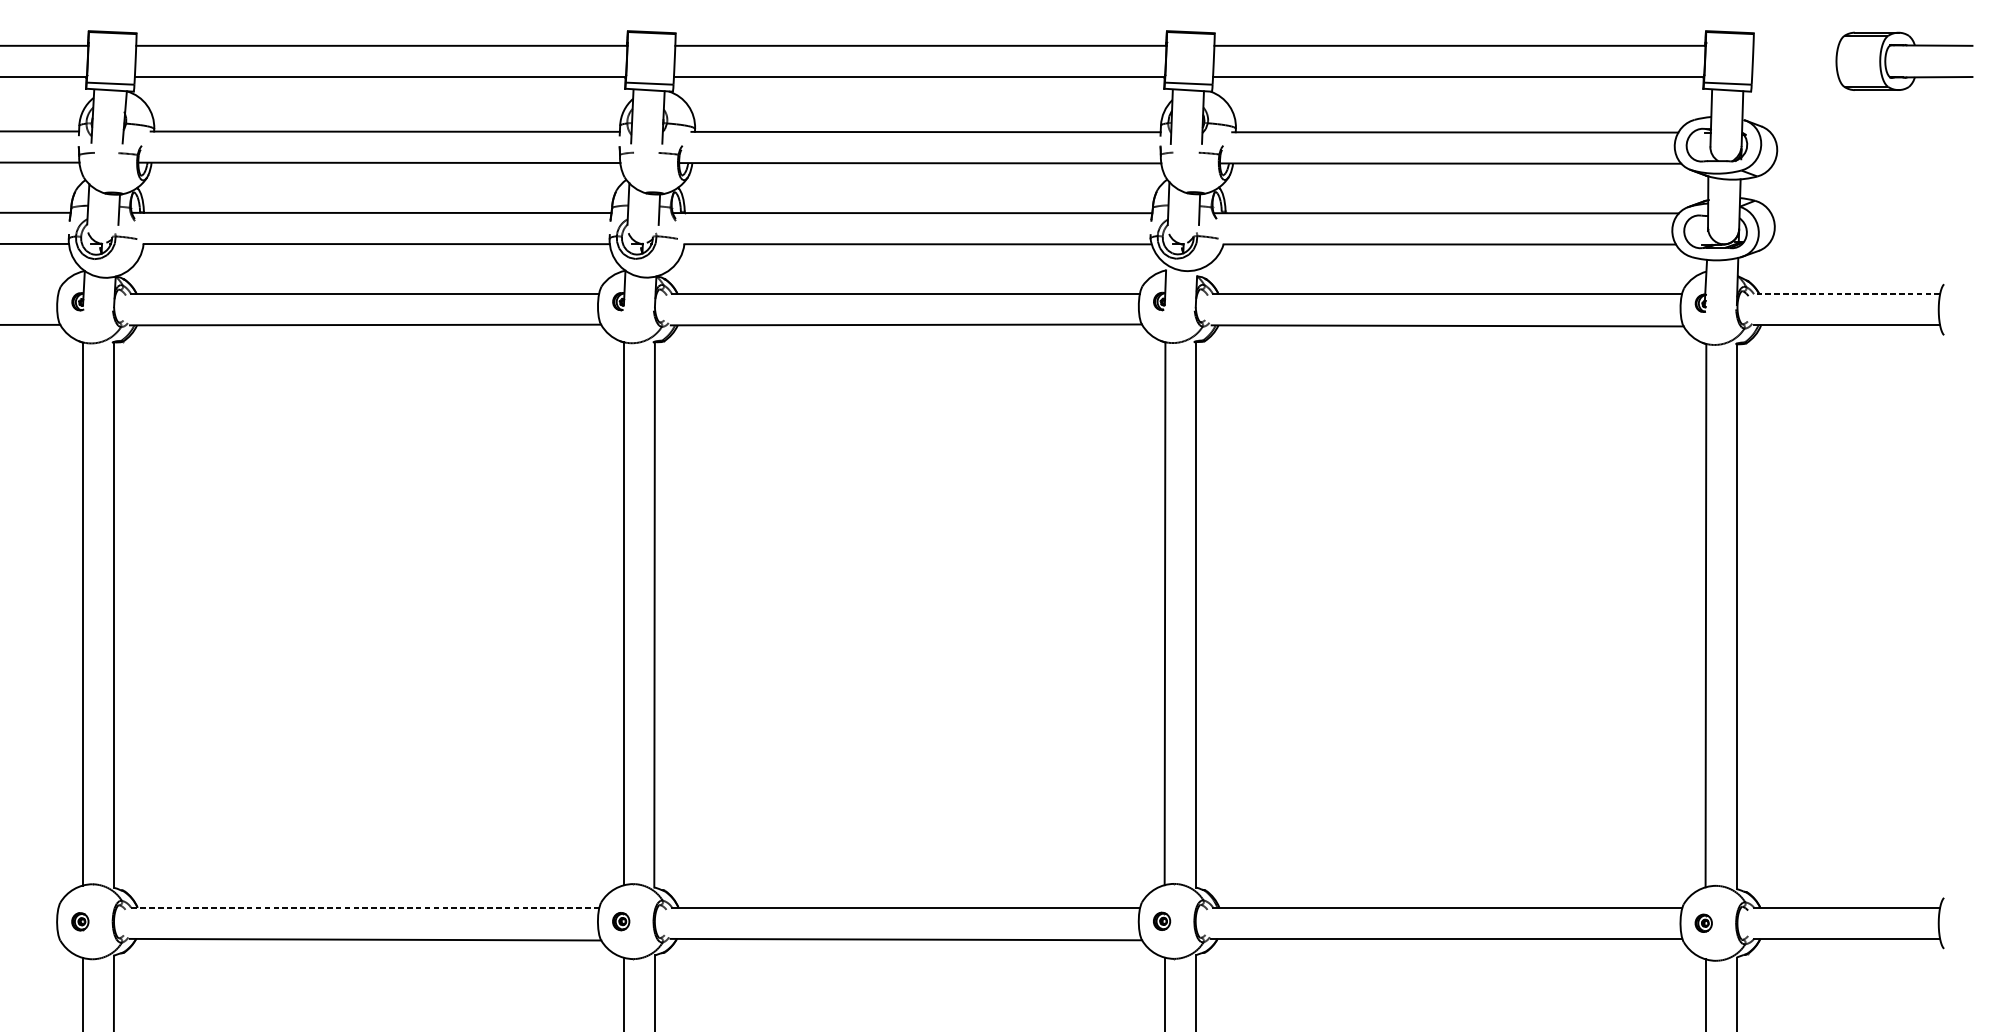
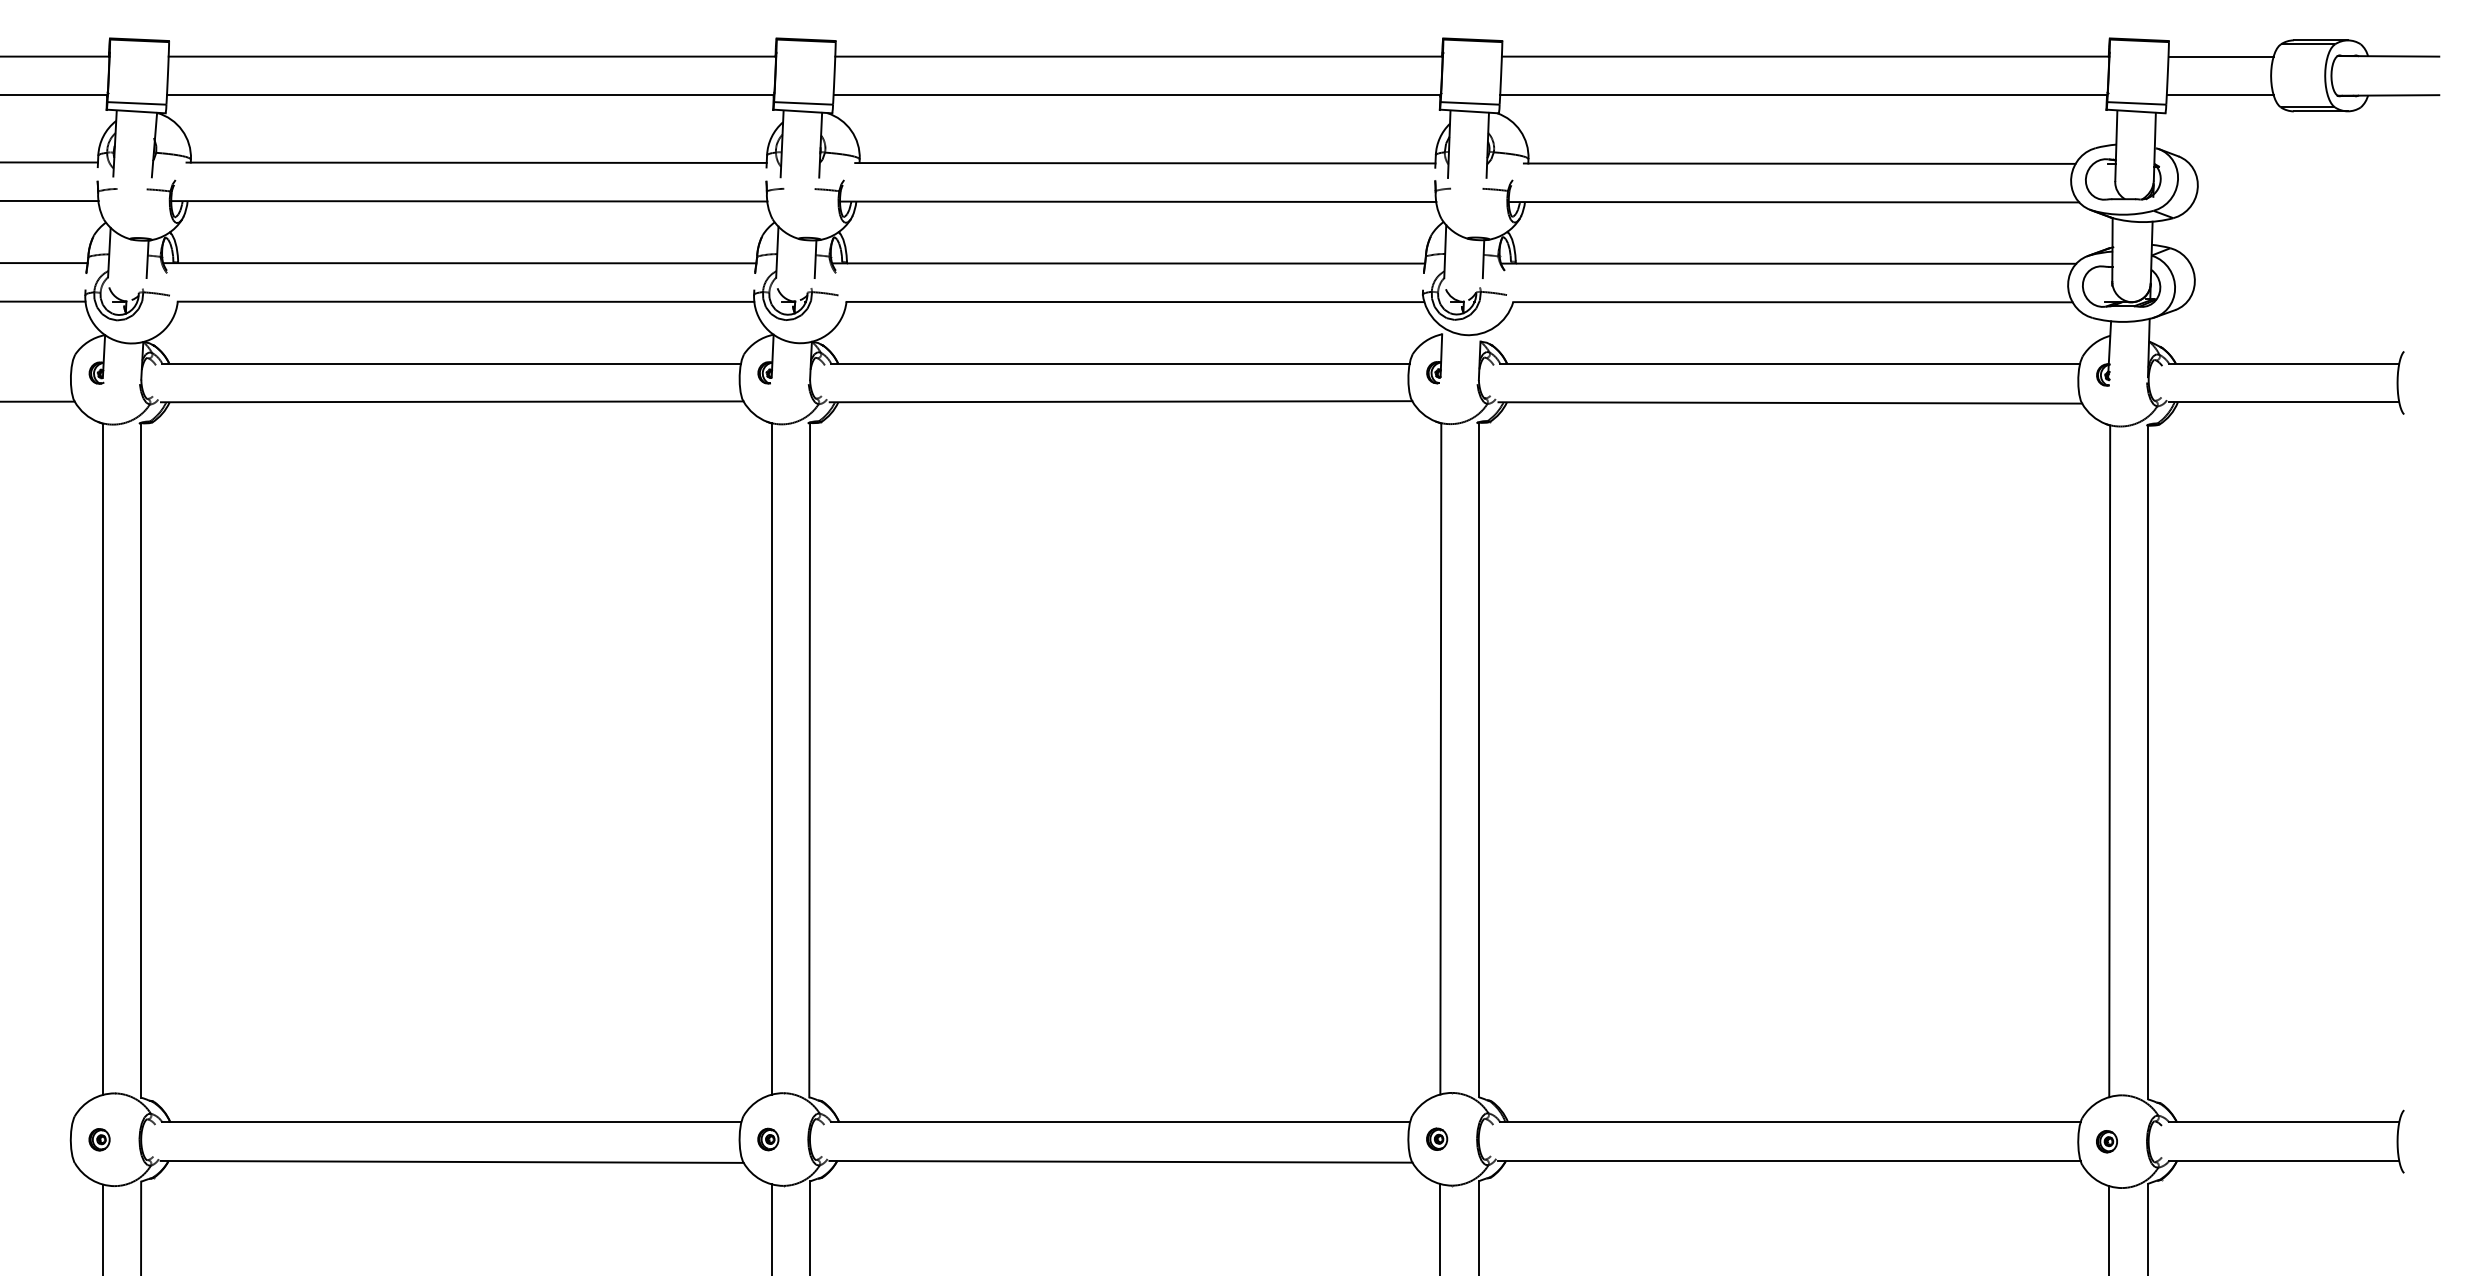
line: (1795, 45) -> (2220, 56), added
line: (1794, 77) -> (2219, 95), added
line: (1846, 294) -> (2283, 363), dashed -> solid
line: (364, 907) -> (451, 1122), dashed -> solid

